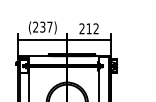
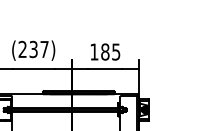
text: (88, 28) -> (104, 51), 212 -> 185

